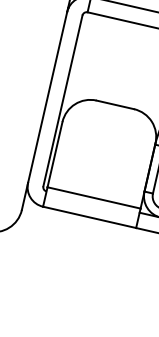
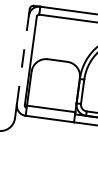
line: (46, 96) -> (22, 59), solid -> dashed

